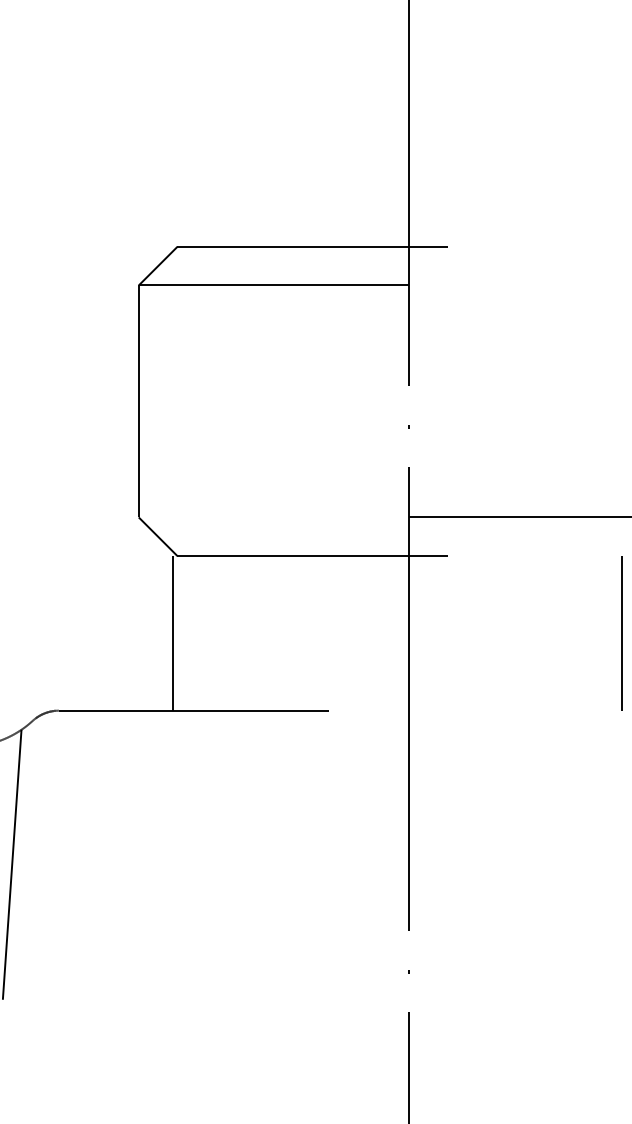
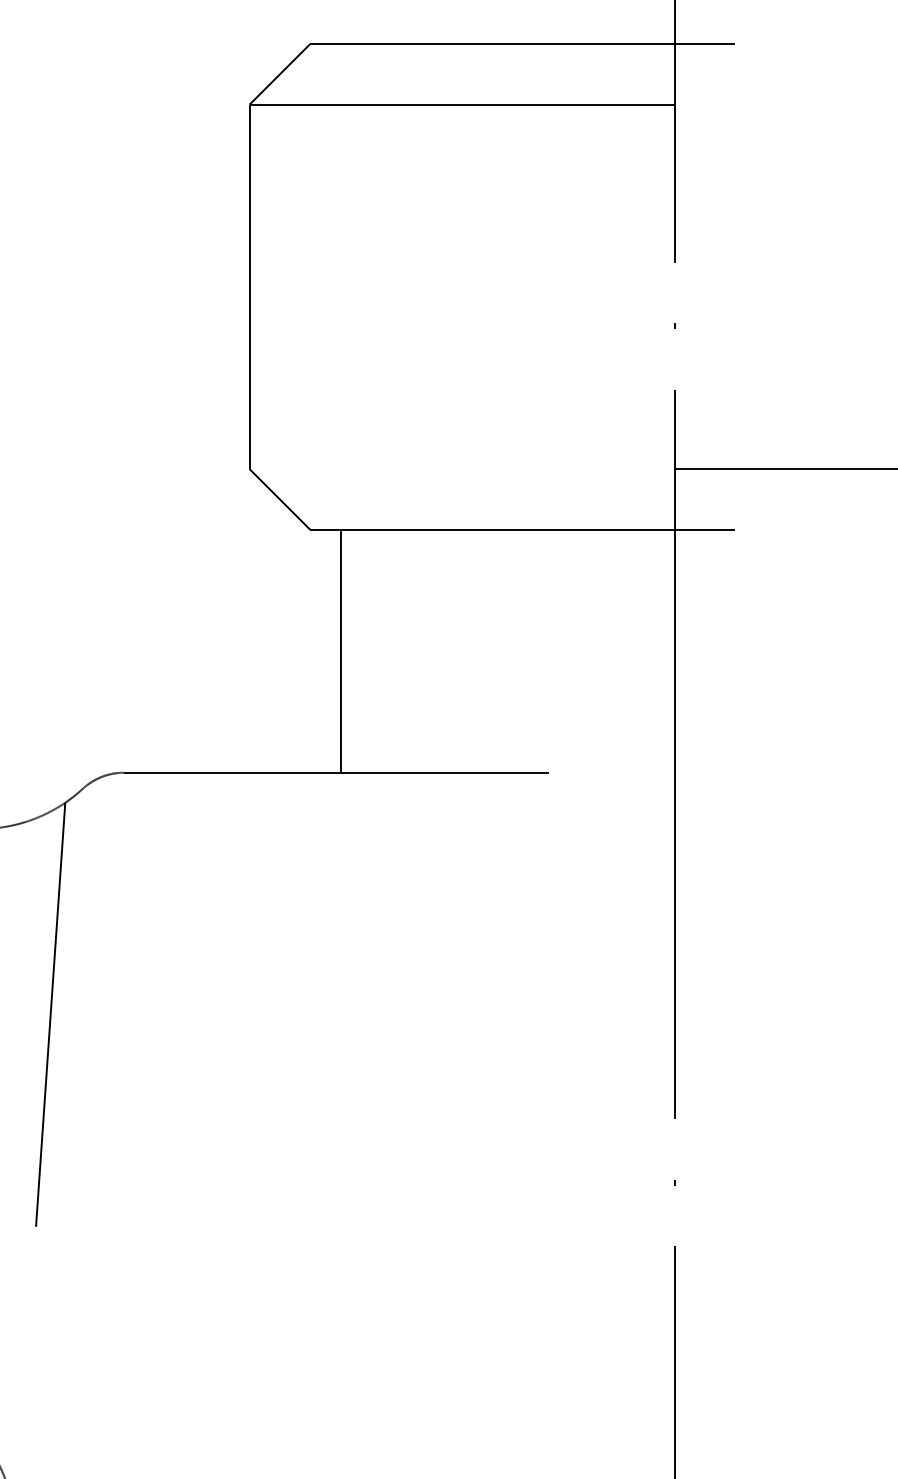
line: (172, 633) -> (340, 651), moved

